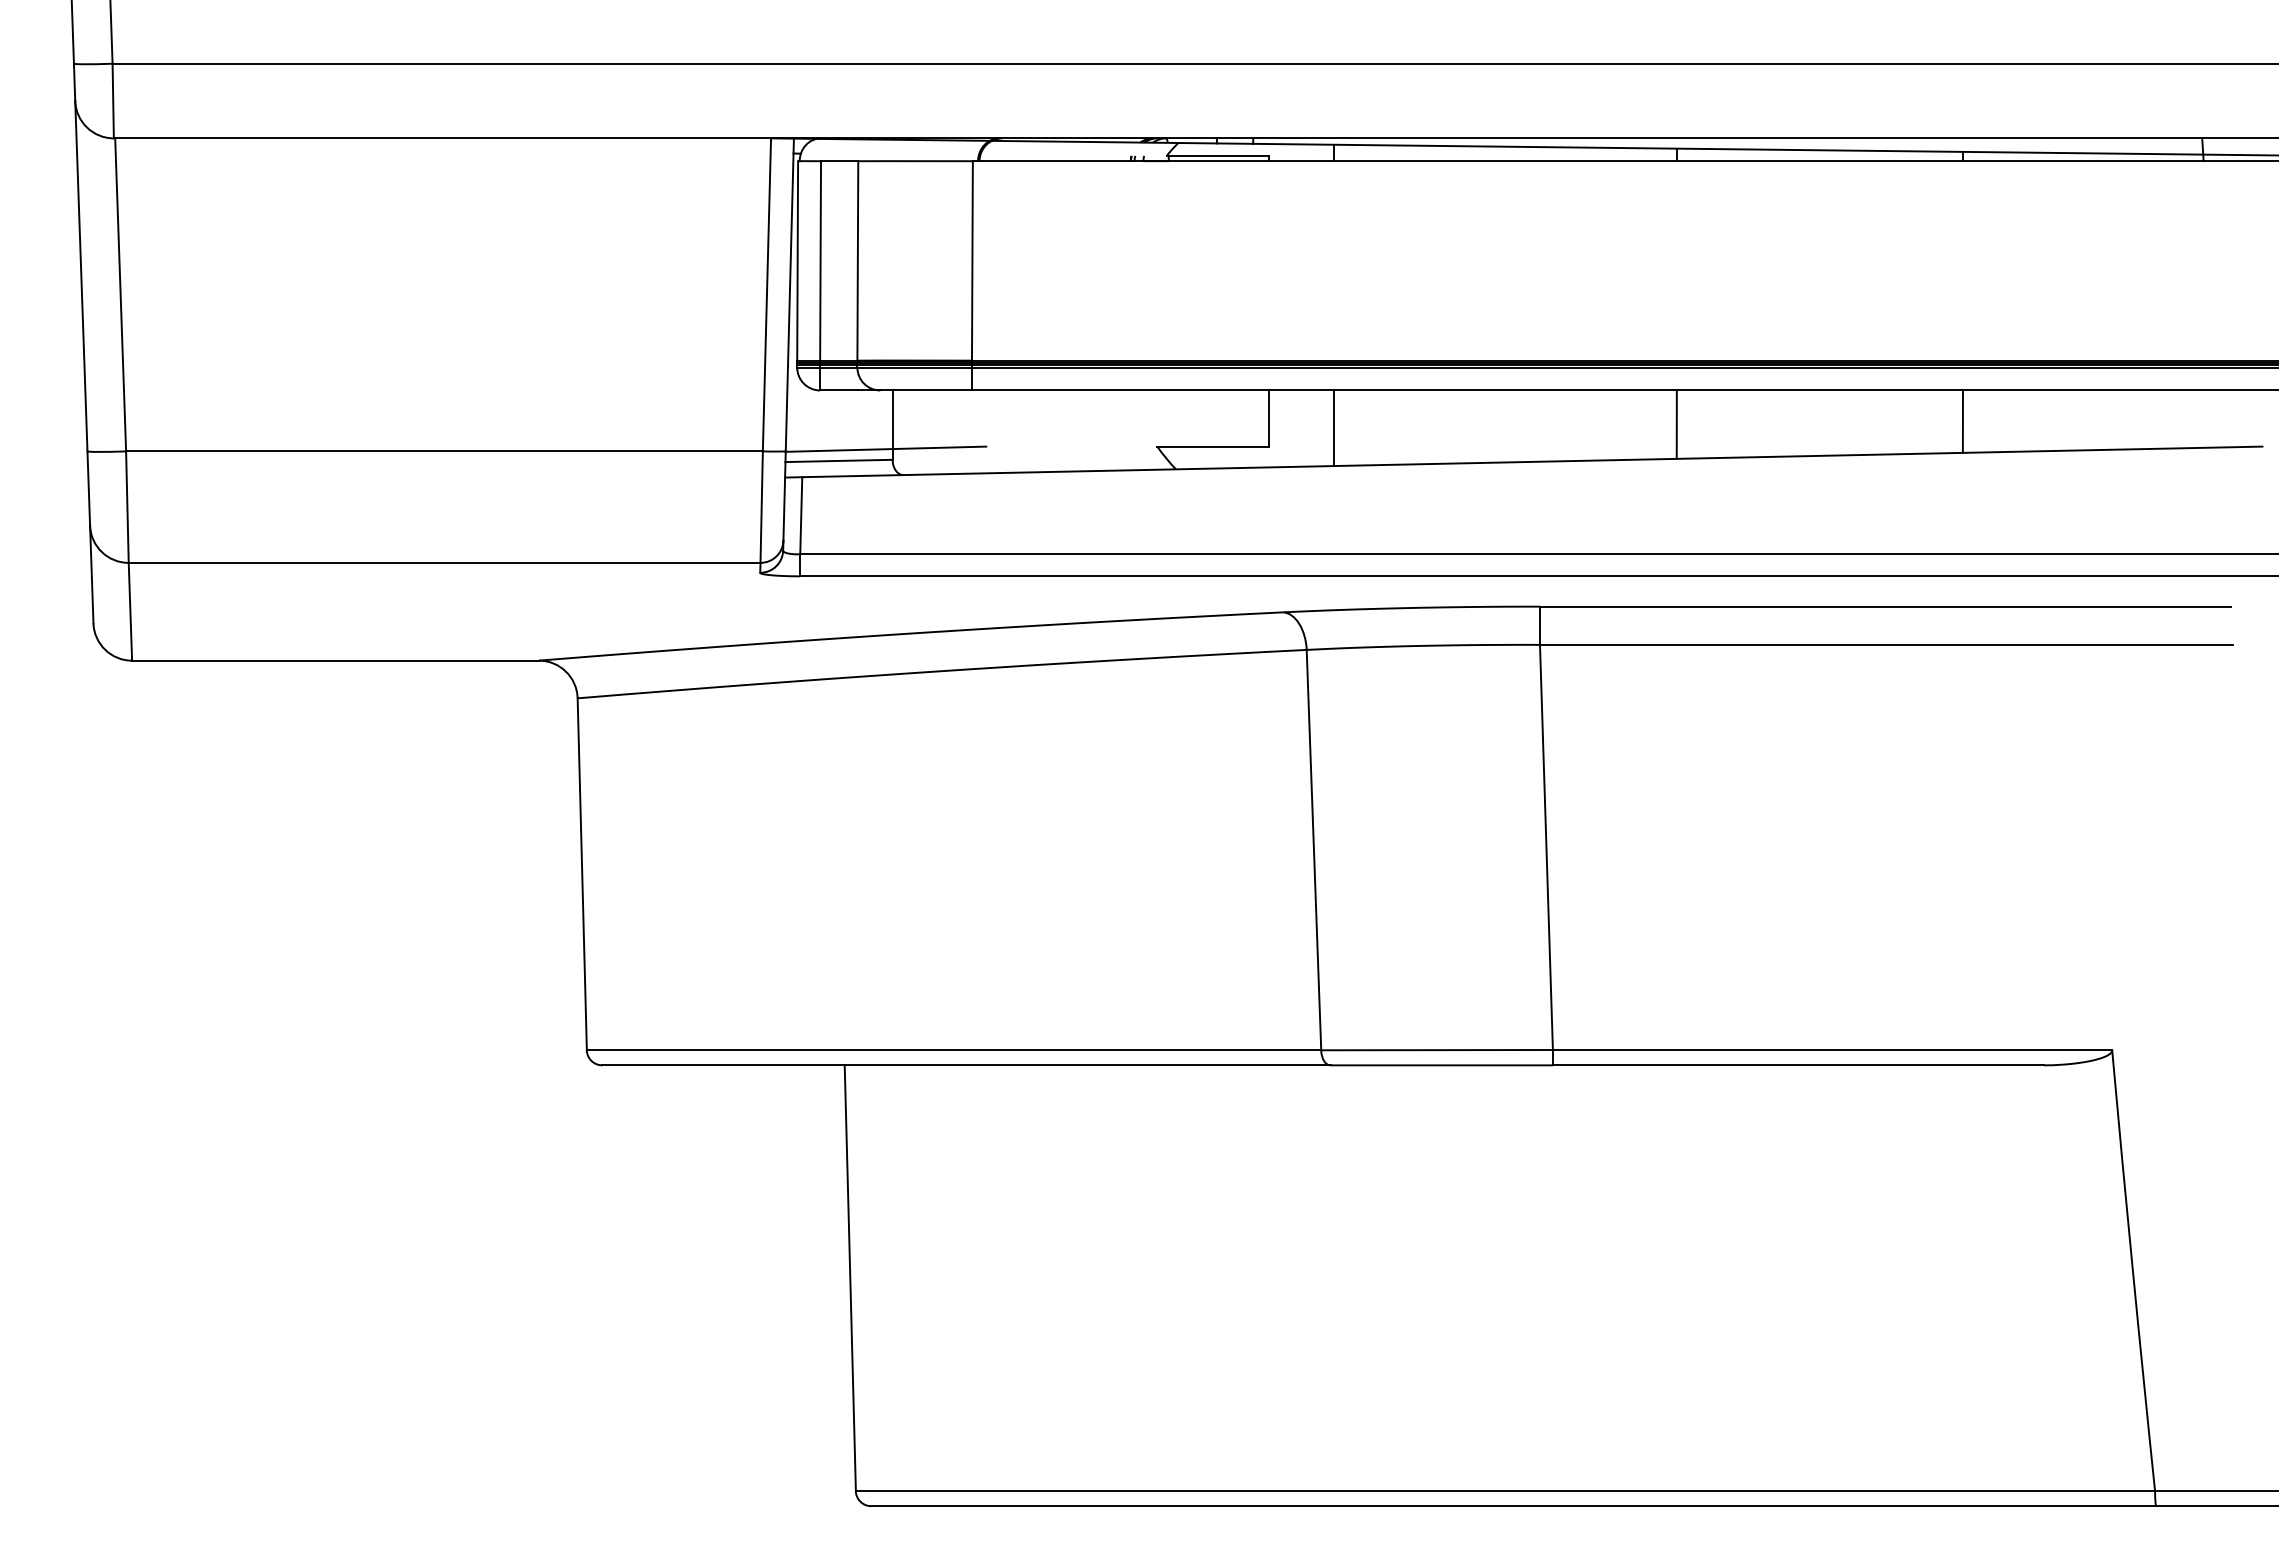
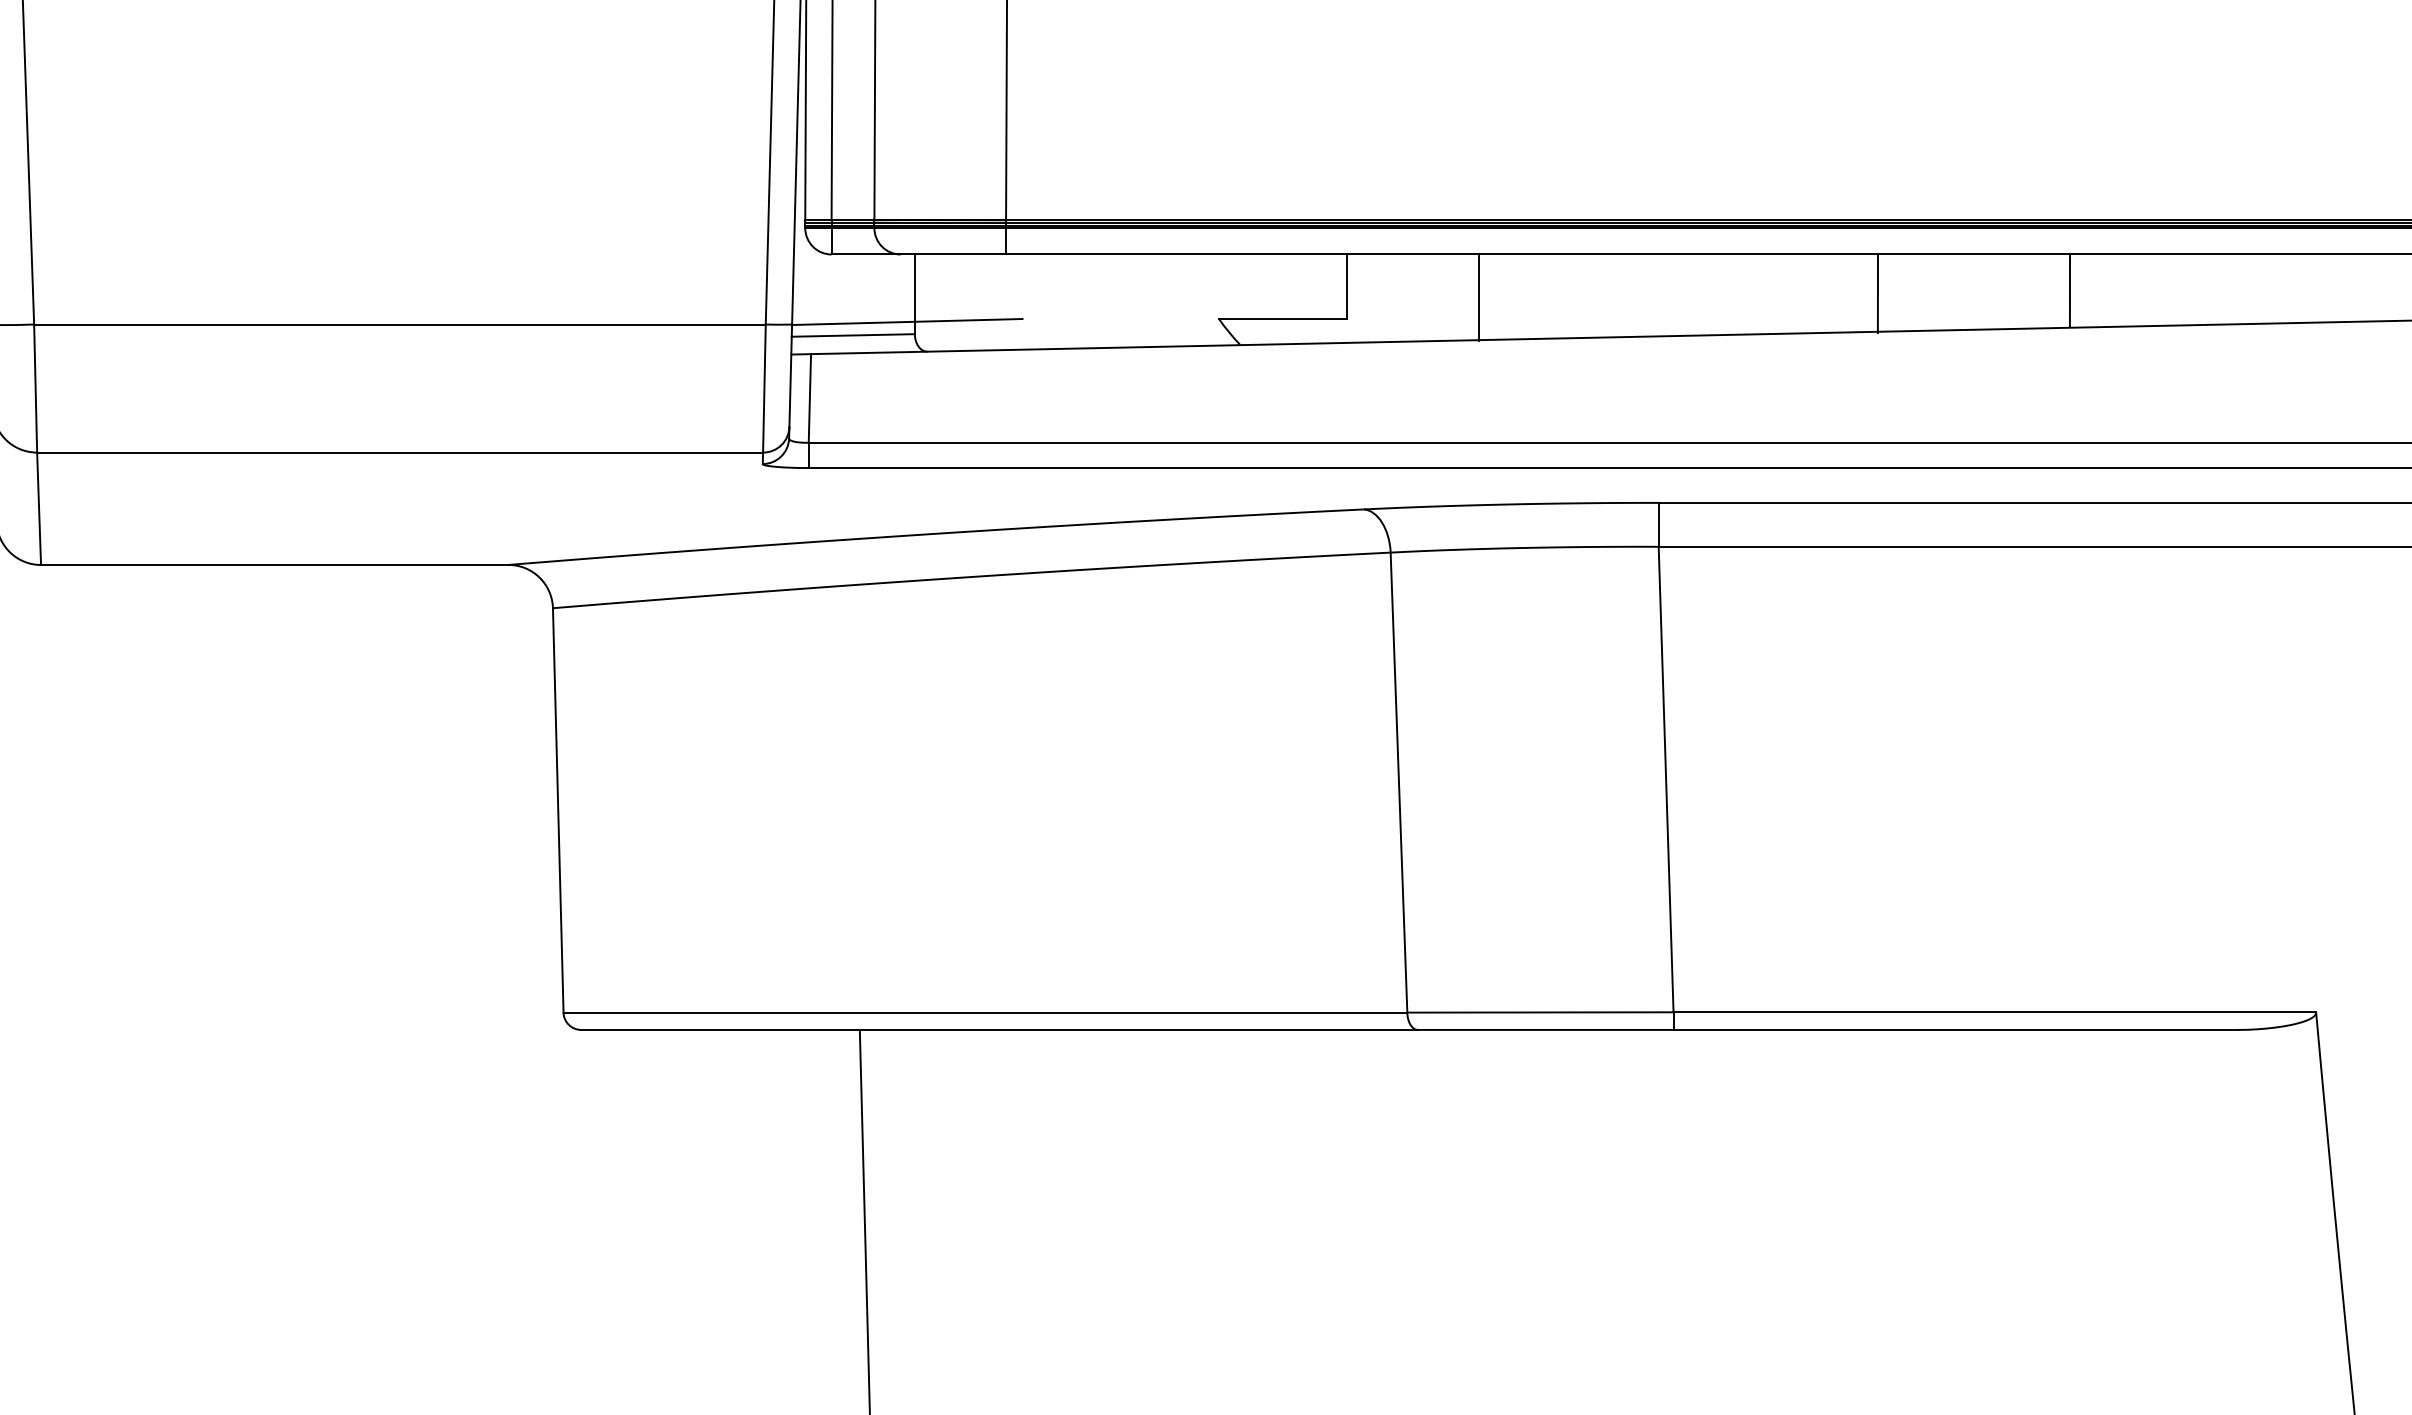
line: (1962, 421) -> (2069, 290), moved
line: (1676, 424) -> (1877, 293), moved
line: (1334, 428) -> (1478, 298), moved

